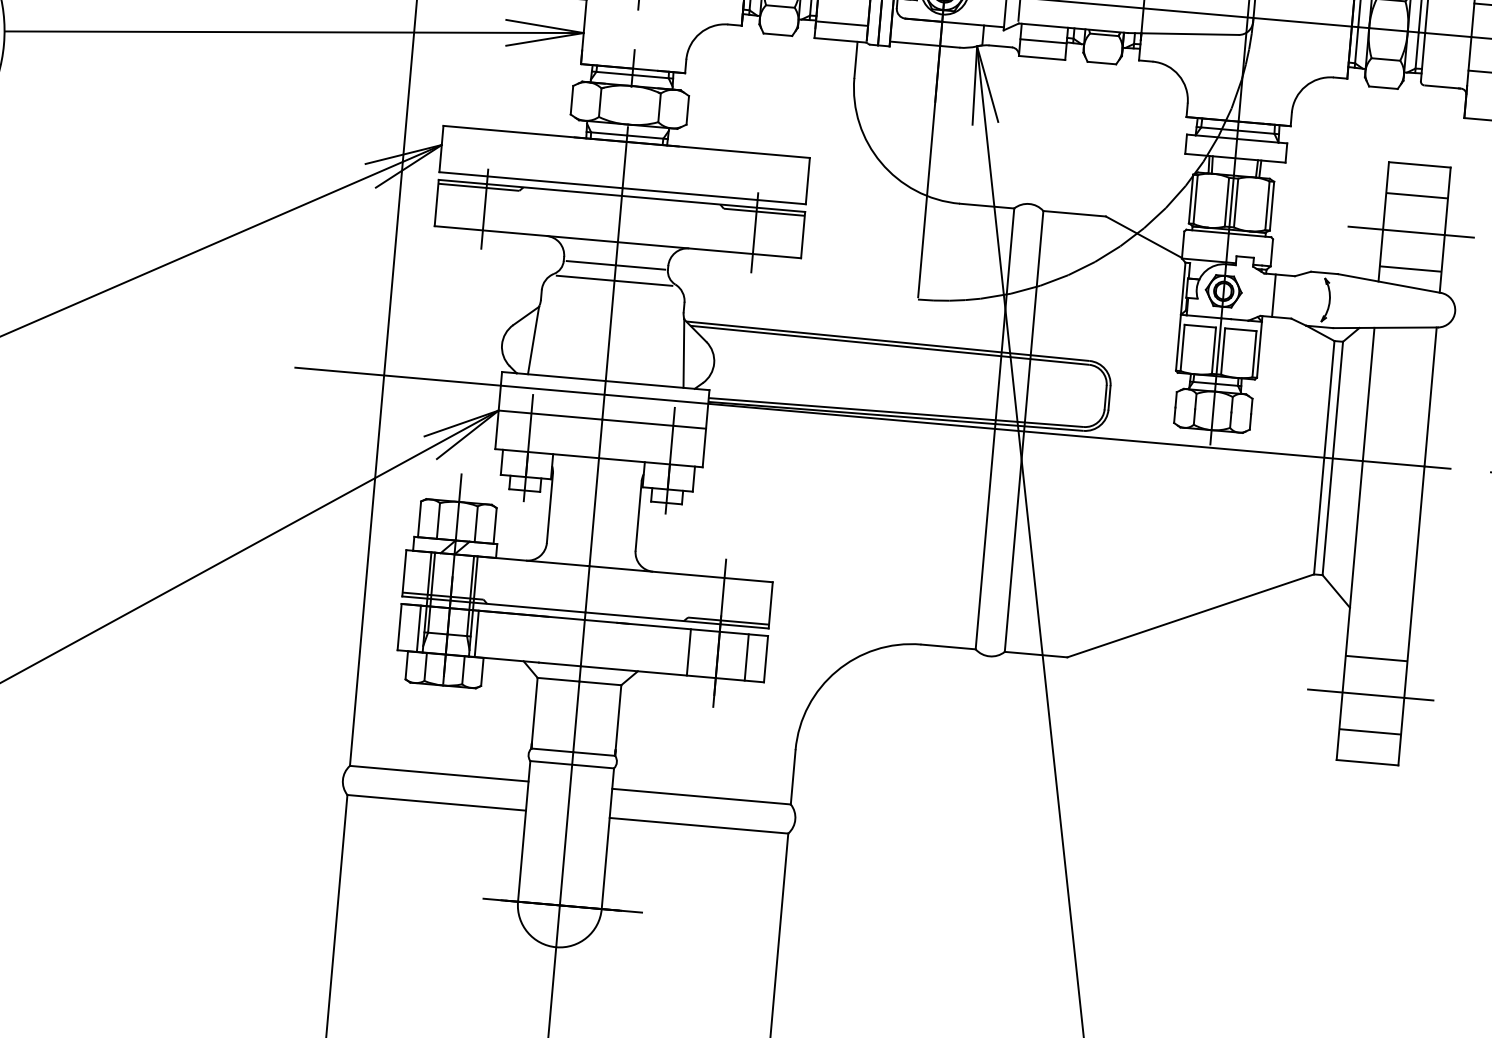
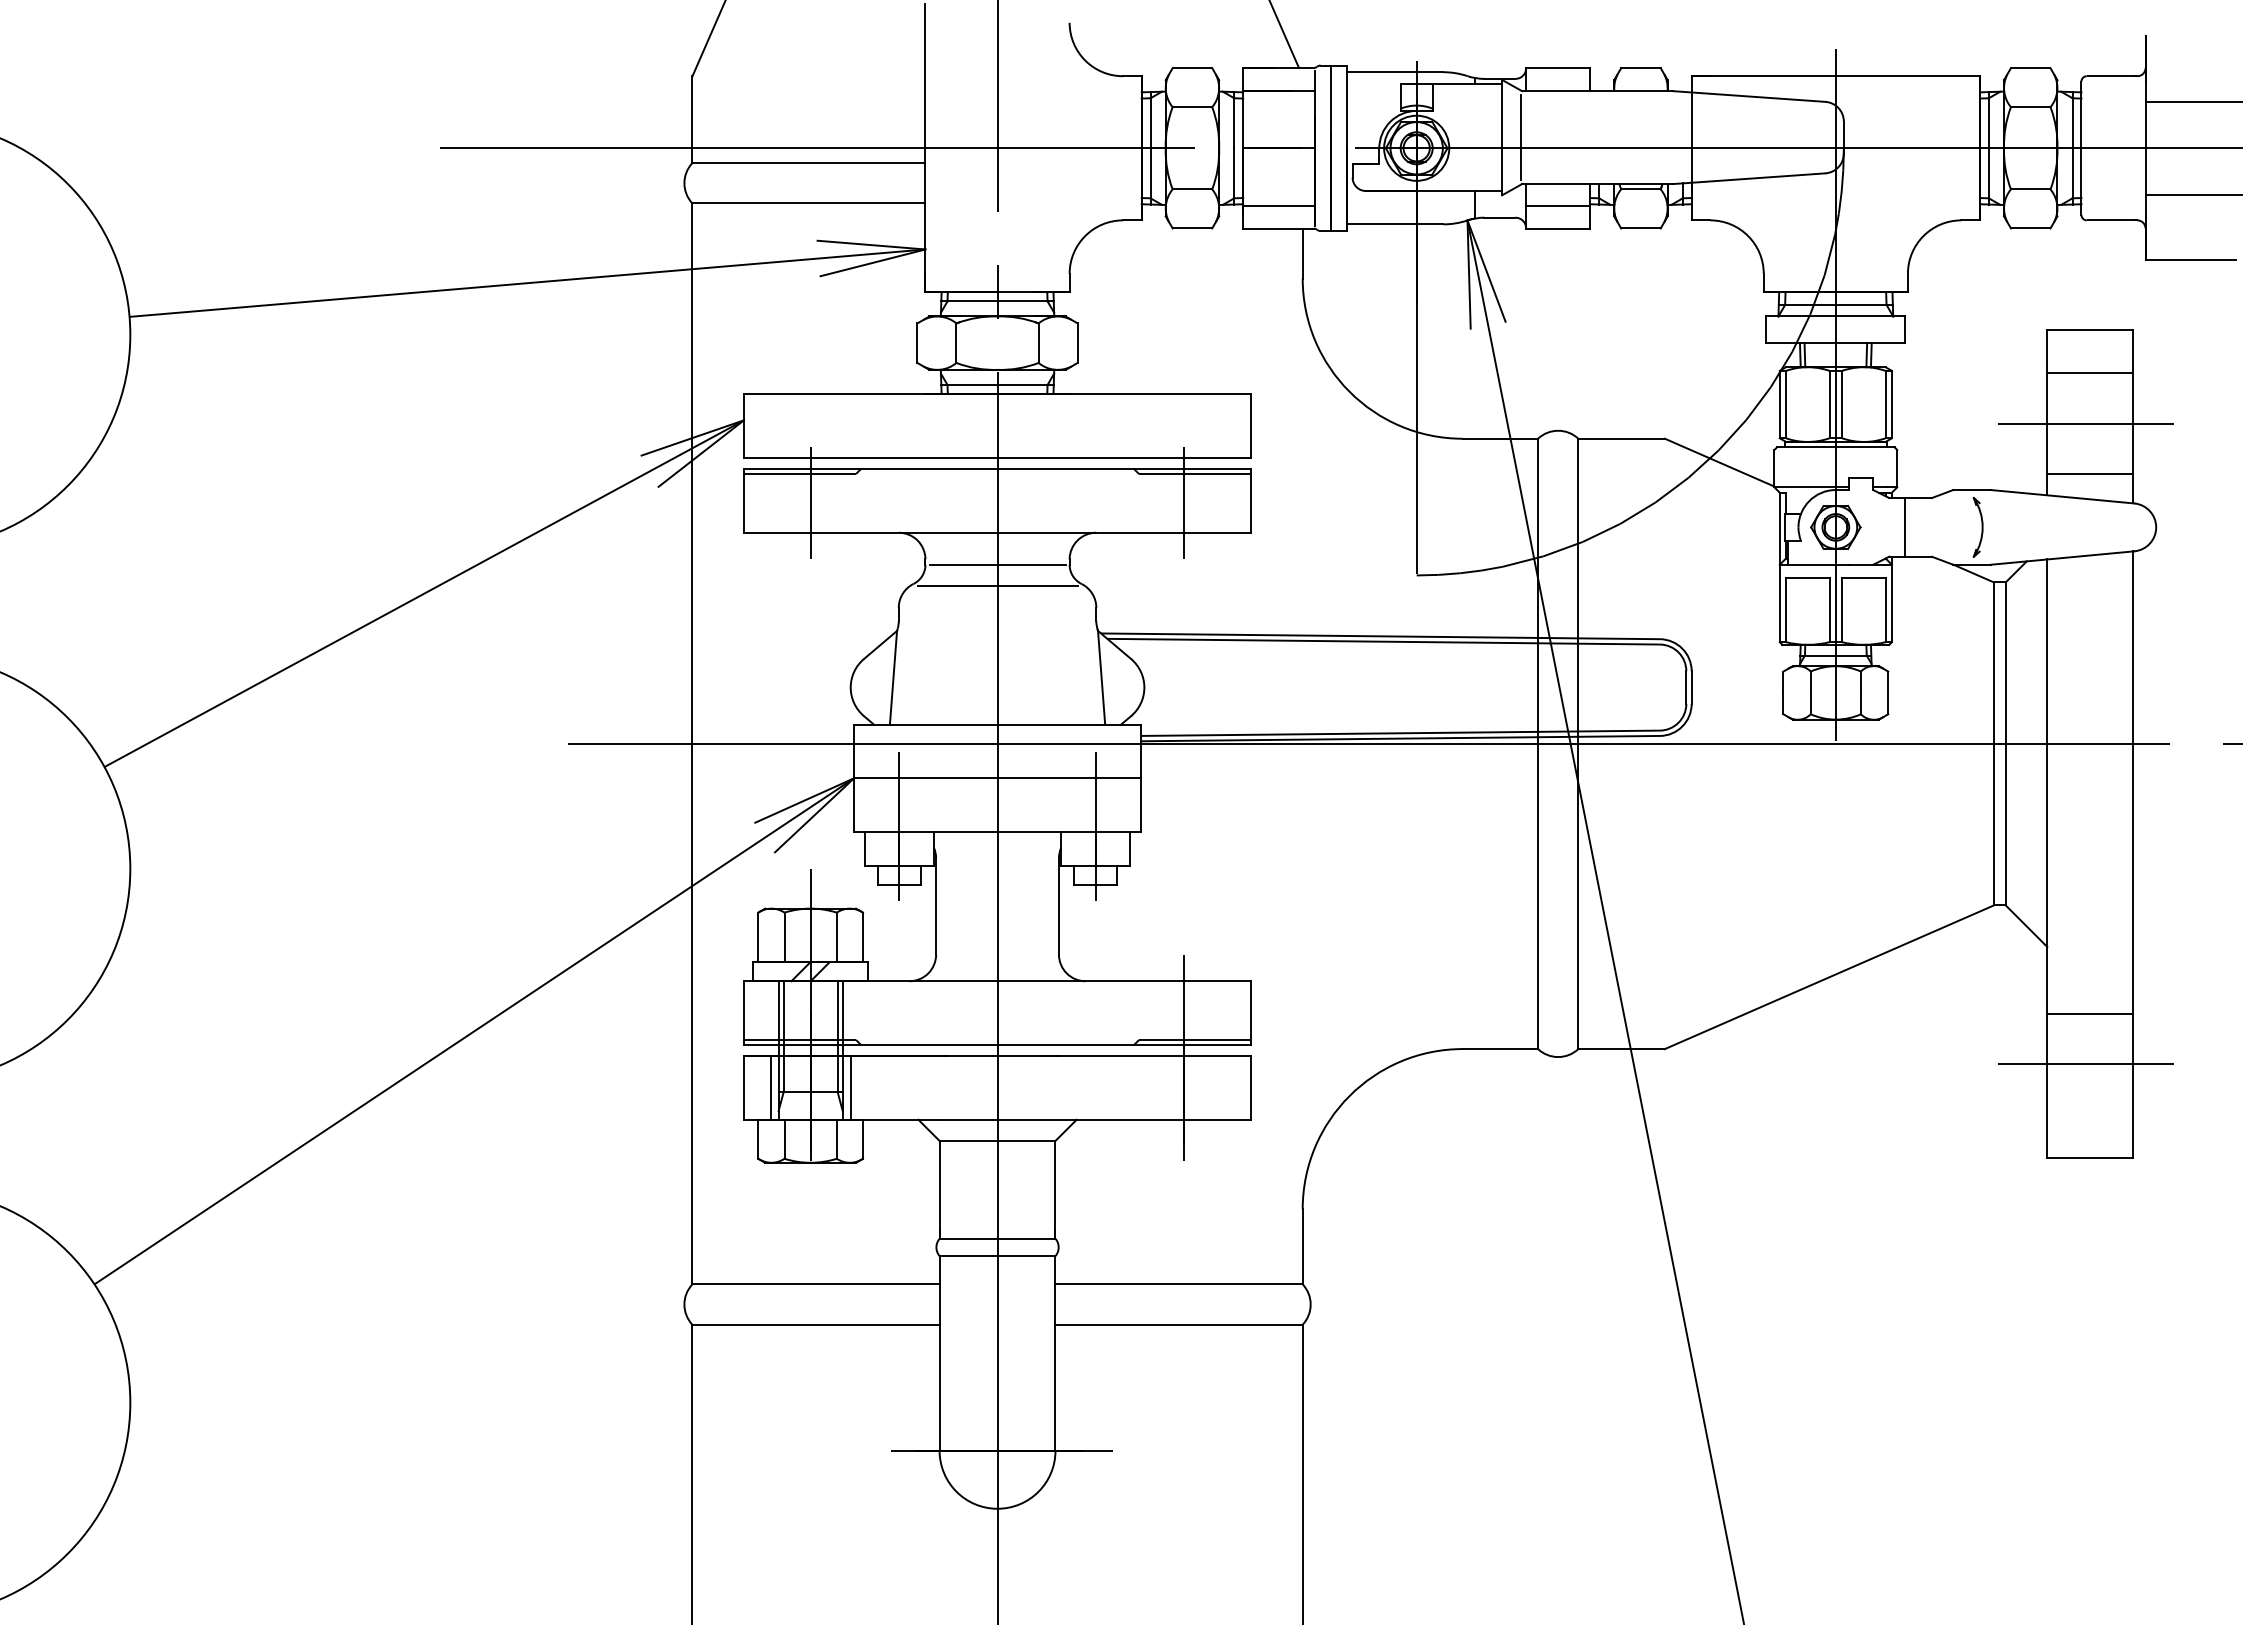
line: (688, 652) -> (1144, 1087), removed
line: (746, 657) -> (1224, 1087), removed
line: (1369, 732) -> (2089, 1115), removed

